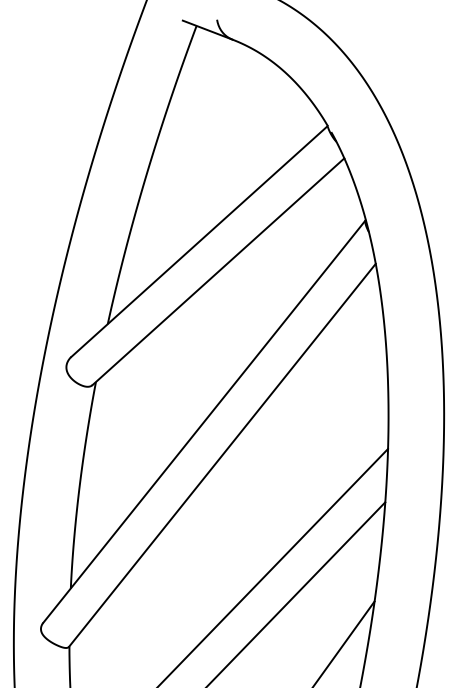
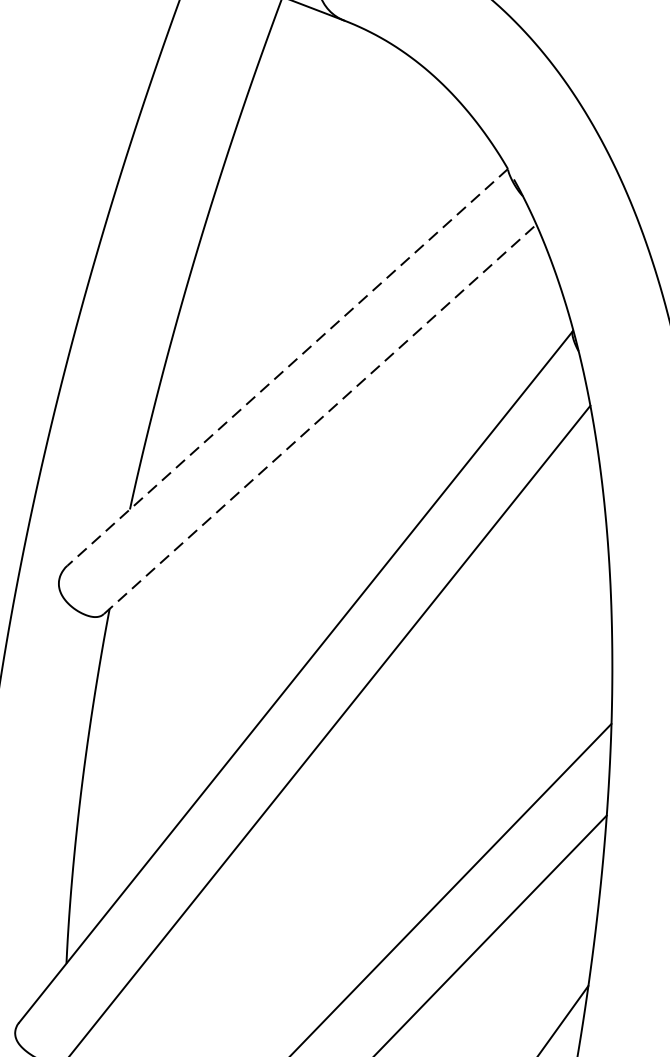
line: (199, 241) -> (287, 367), solid -> dashed
line: (218, 271) -> (320, 418), solid -> dashed

